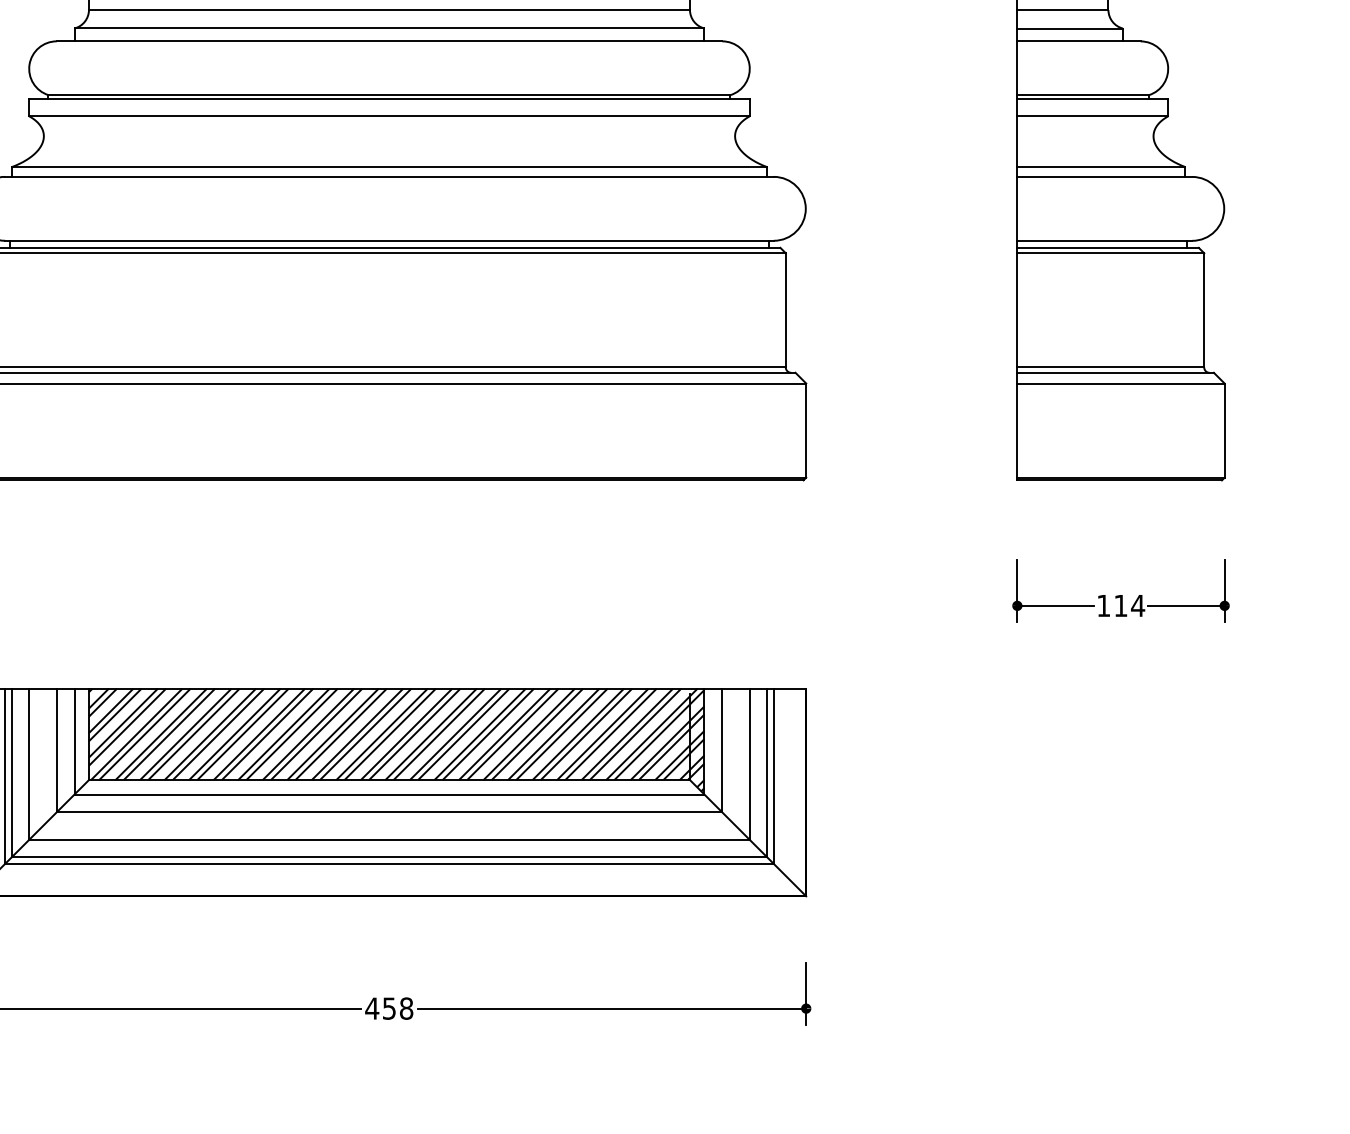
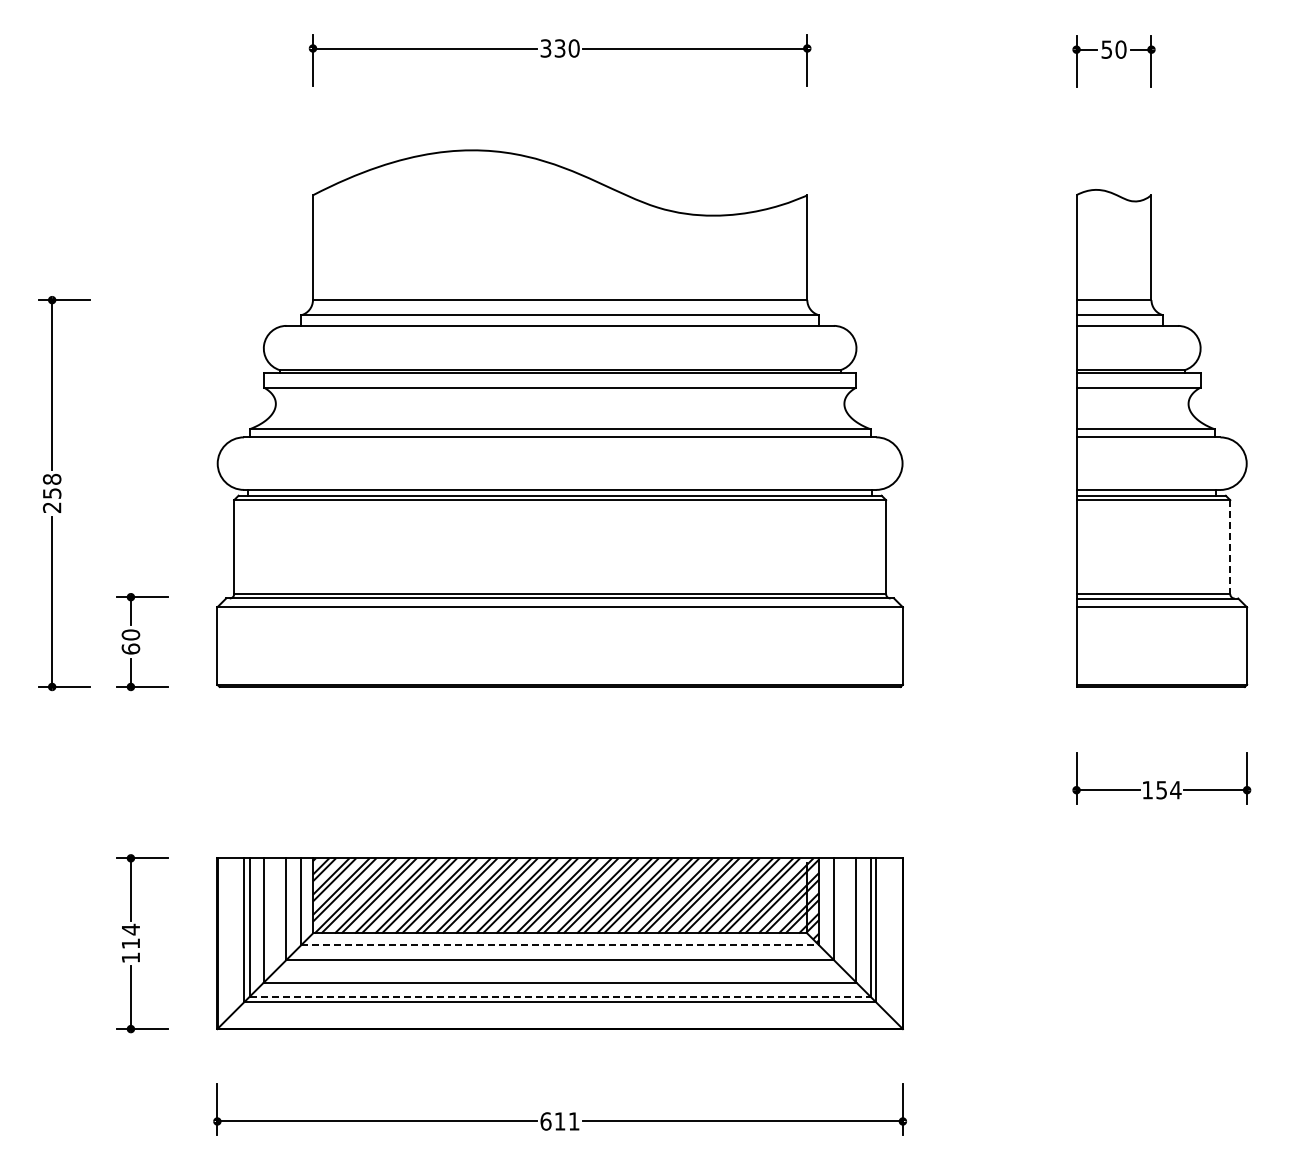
line: (1204, 310) -> (1230, 547), solid -> dashed
text: (1120, 606) -> (1161, 790), 114 -> 154
line: (389, 794) -> (560, 945), solid -> dashed
line: (389, 856) -> (560, 996), solid -> dashed
text: (388, 1008) -> (559, 1121), 458 -> 611

